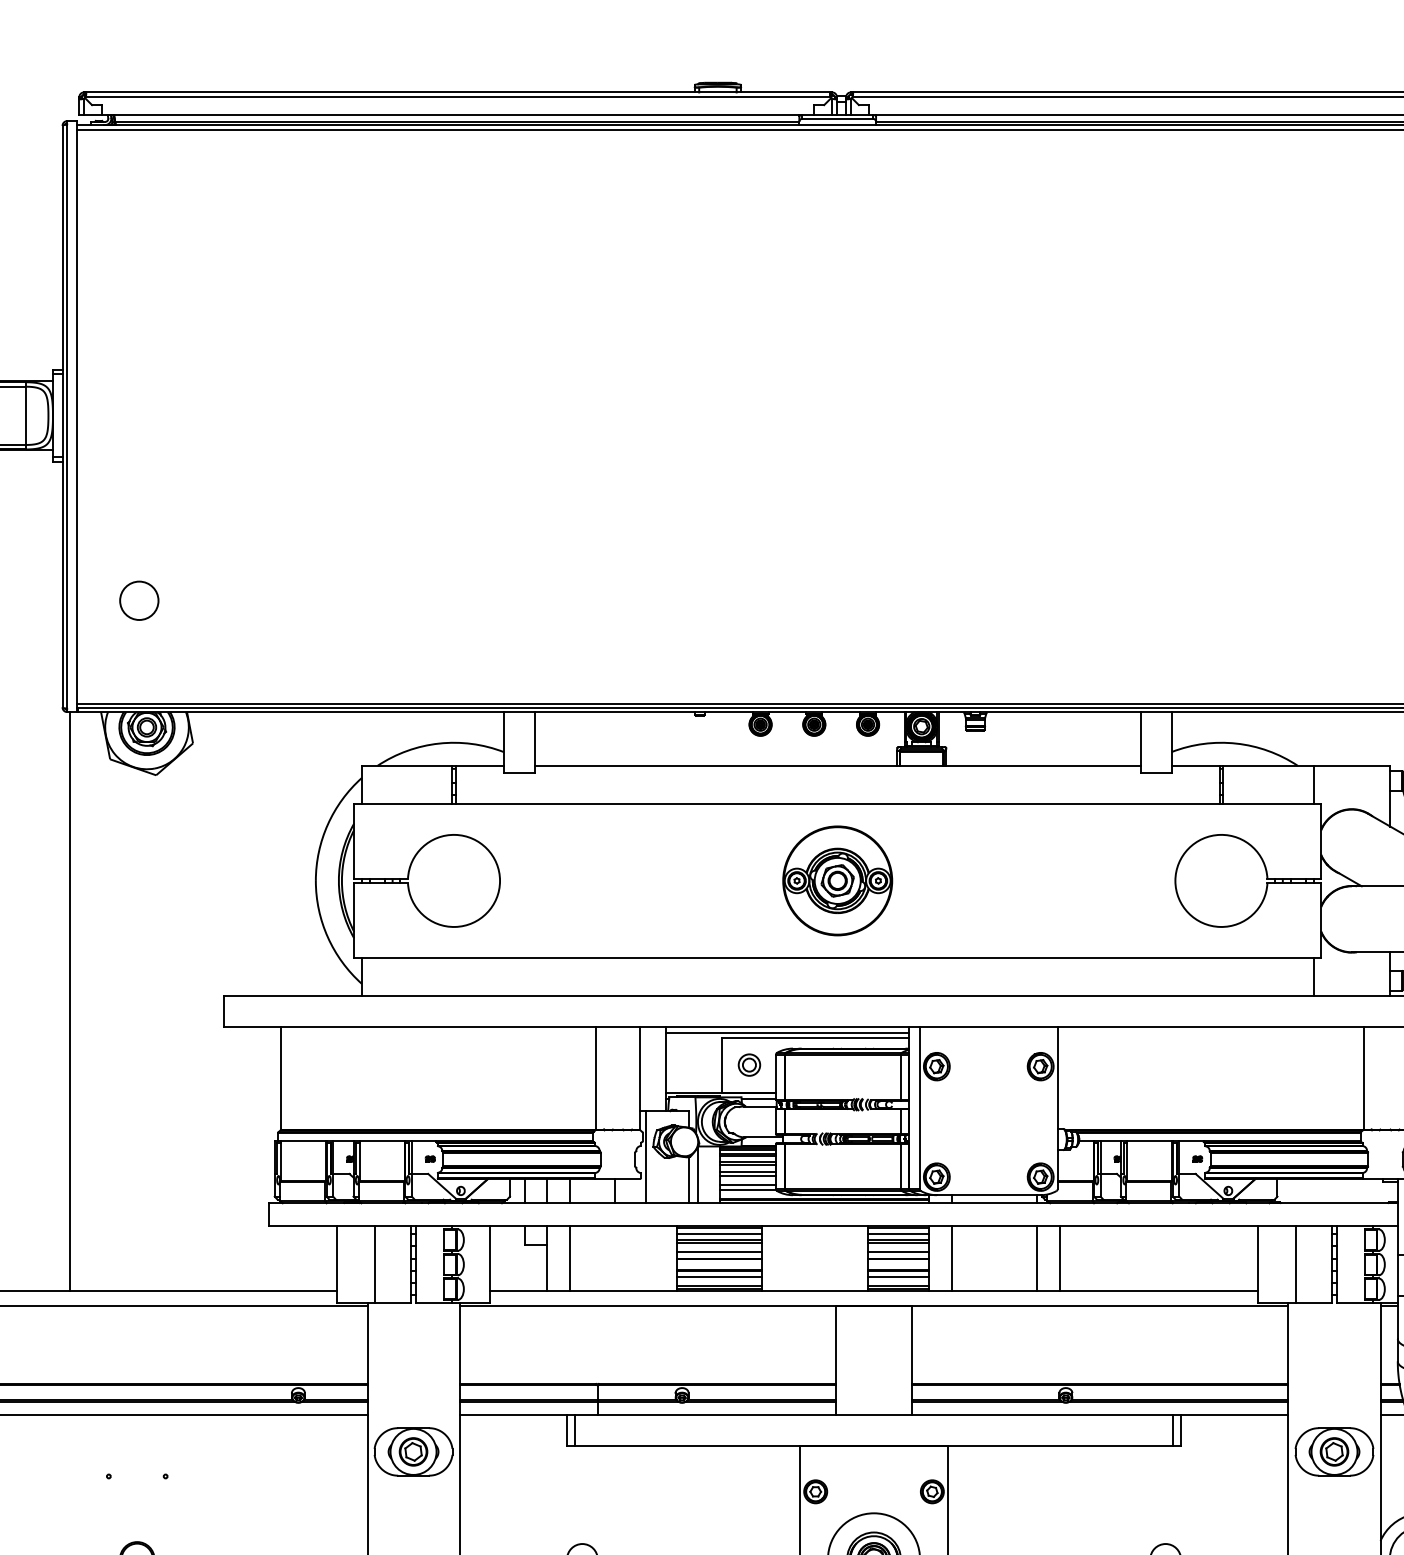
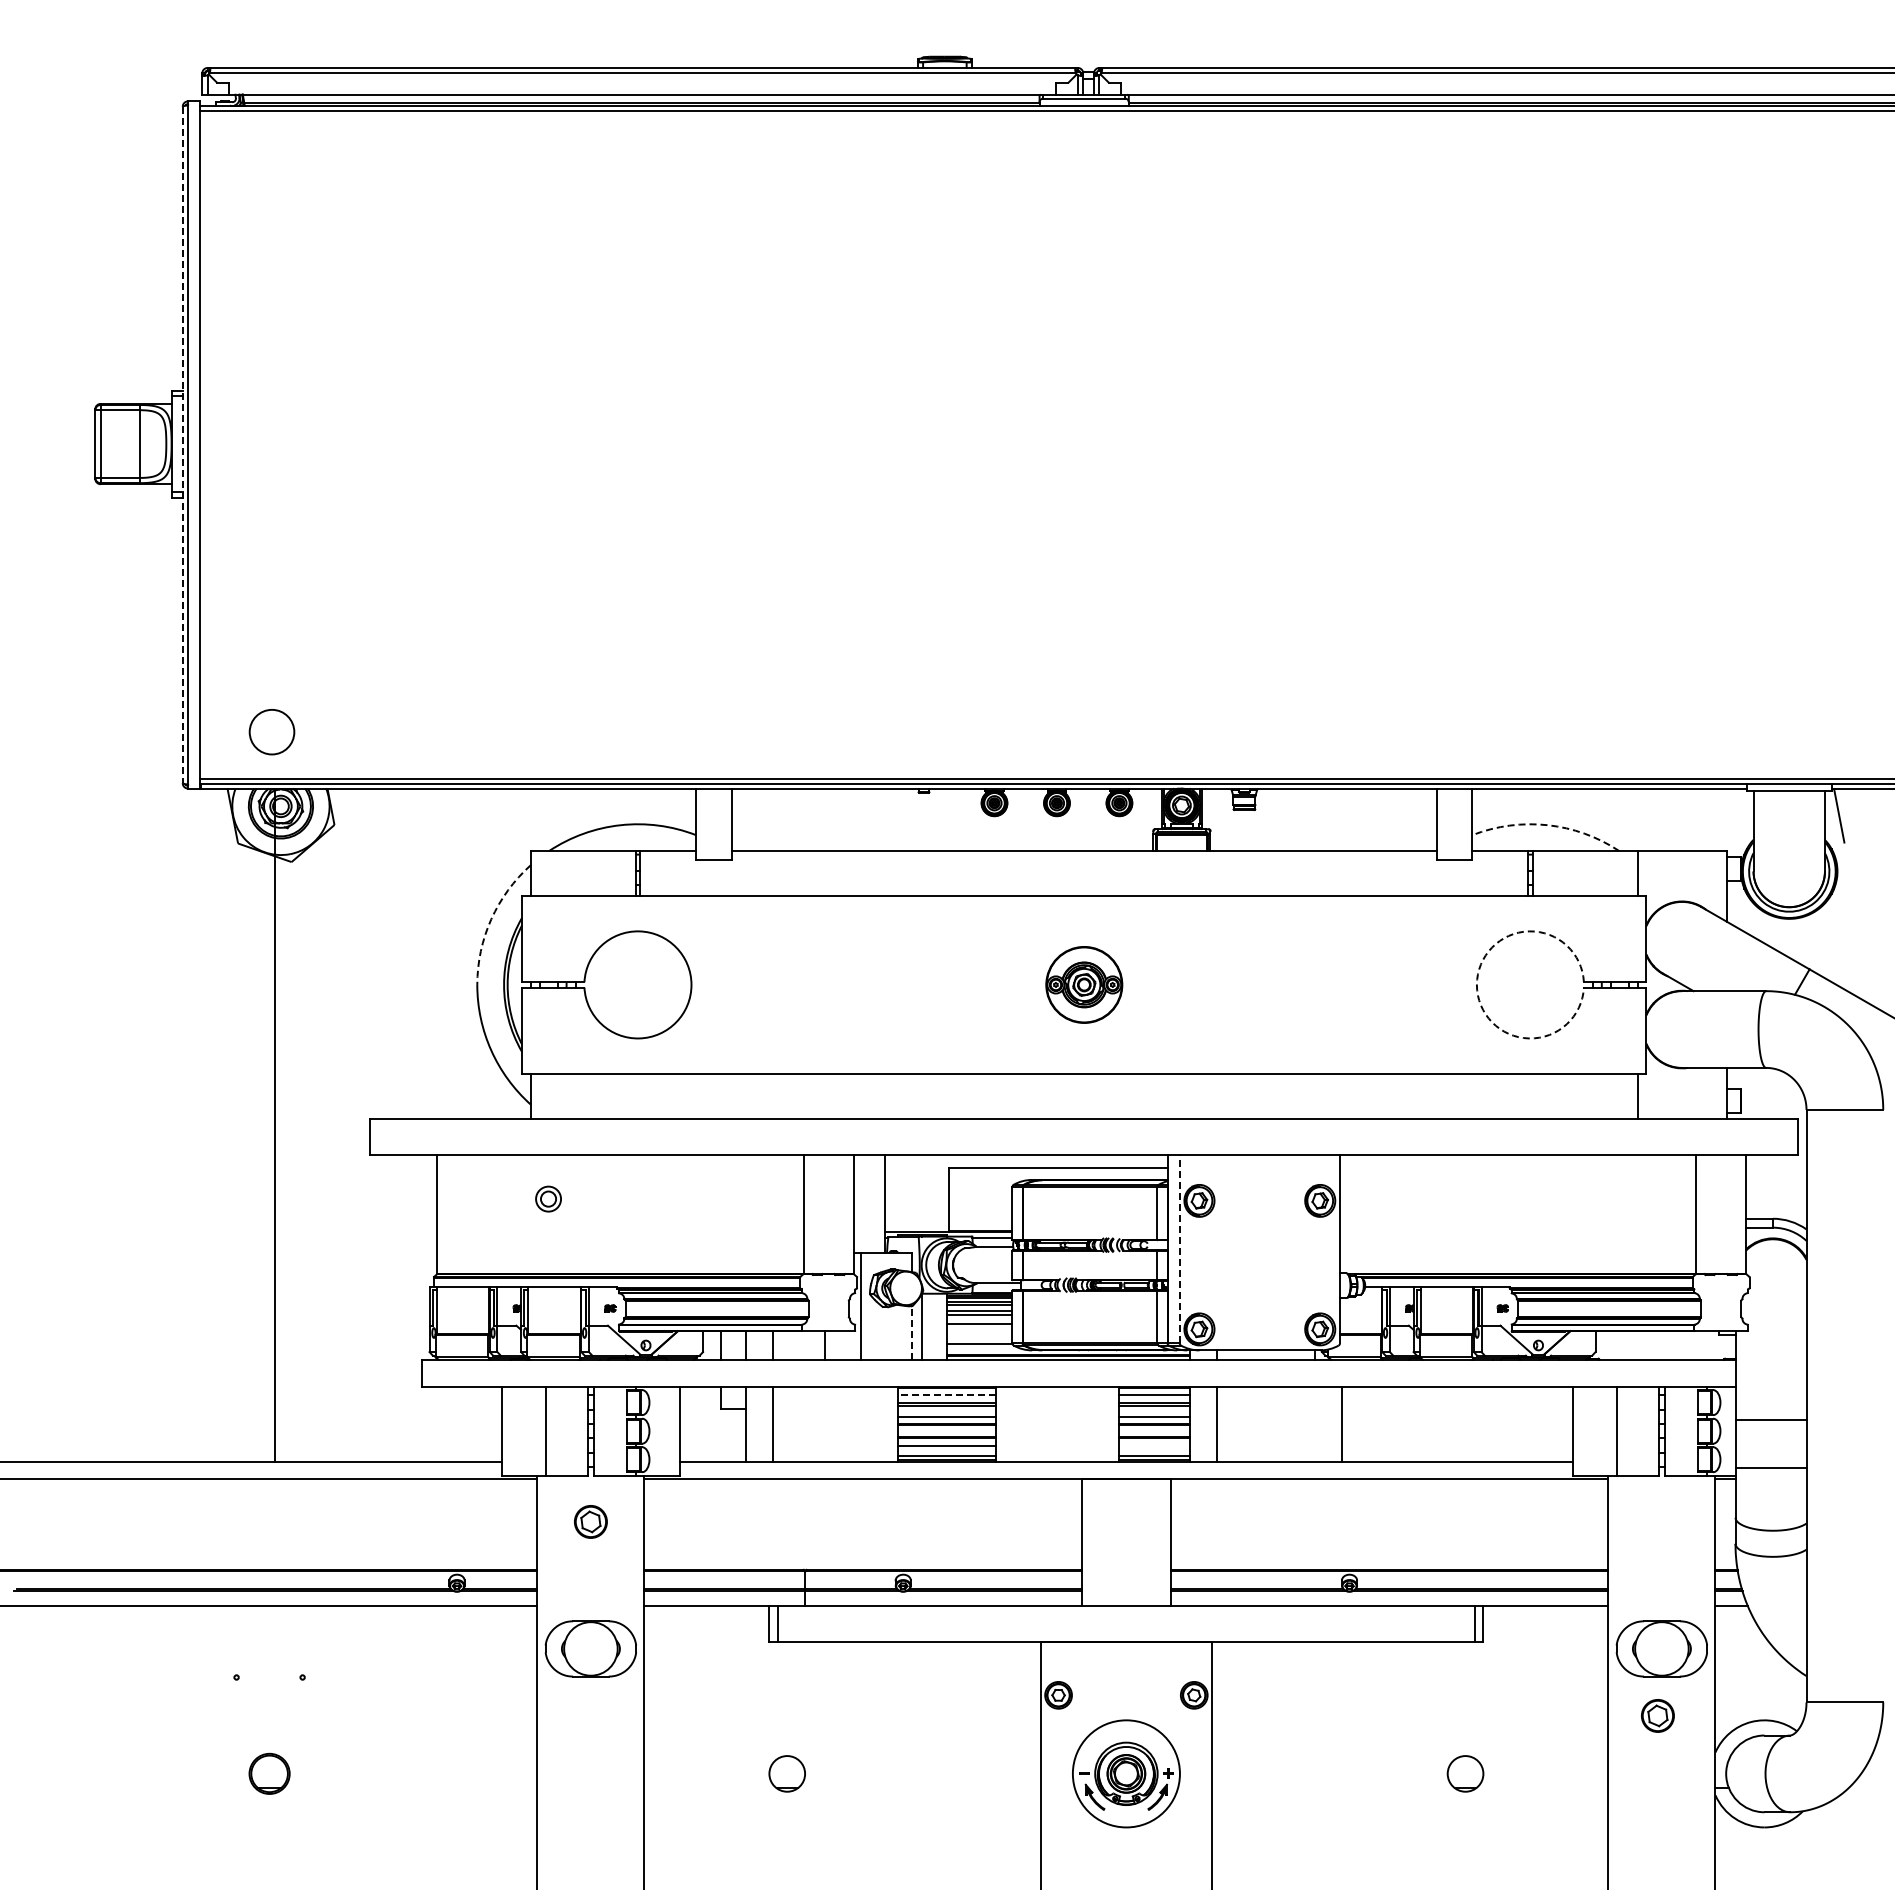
line: (62, 417) -> (182, 445), solid -> dashed
circle: (138, 601) -> (271, 732), moved
arc: (1236, 743) -> (1547, 825), solid -> dashed
arc: (328, 824) -> (491, 919), solid -> dashed
part: (837, 880) -> (1084, 984), size x0.6
arc: (1175, 880) -> (1476, 984), solid -> dashed
line: (70, 1000) -> (274, 1124), moved
line: (787, 1032) -> (1025, 1161), removed
part: (749, 1064) -> (548, 1198), moved
line: (919, 1107) -> (1179, 1248), solid -> dashed
line: (747, 1176) -> (979, 1328), removed
line: (689, 1180) -> (911, 1333), solid -> dashed
line: (747, 1184) -> (979, 1338), removed
line: (719, 1233) -> (946, 1395), solid -> dashed
line: (1036, 1258) -> (1315, 1423), removed
line: (898, 1276) -> (1154, 1445), removed
part: (413, 1451) -> (590, 1521), moved
part: (1334, 1451) -> (1657, 1715), moved

